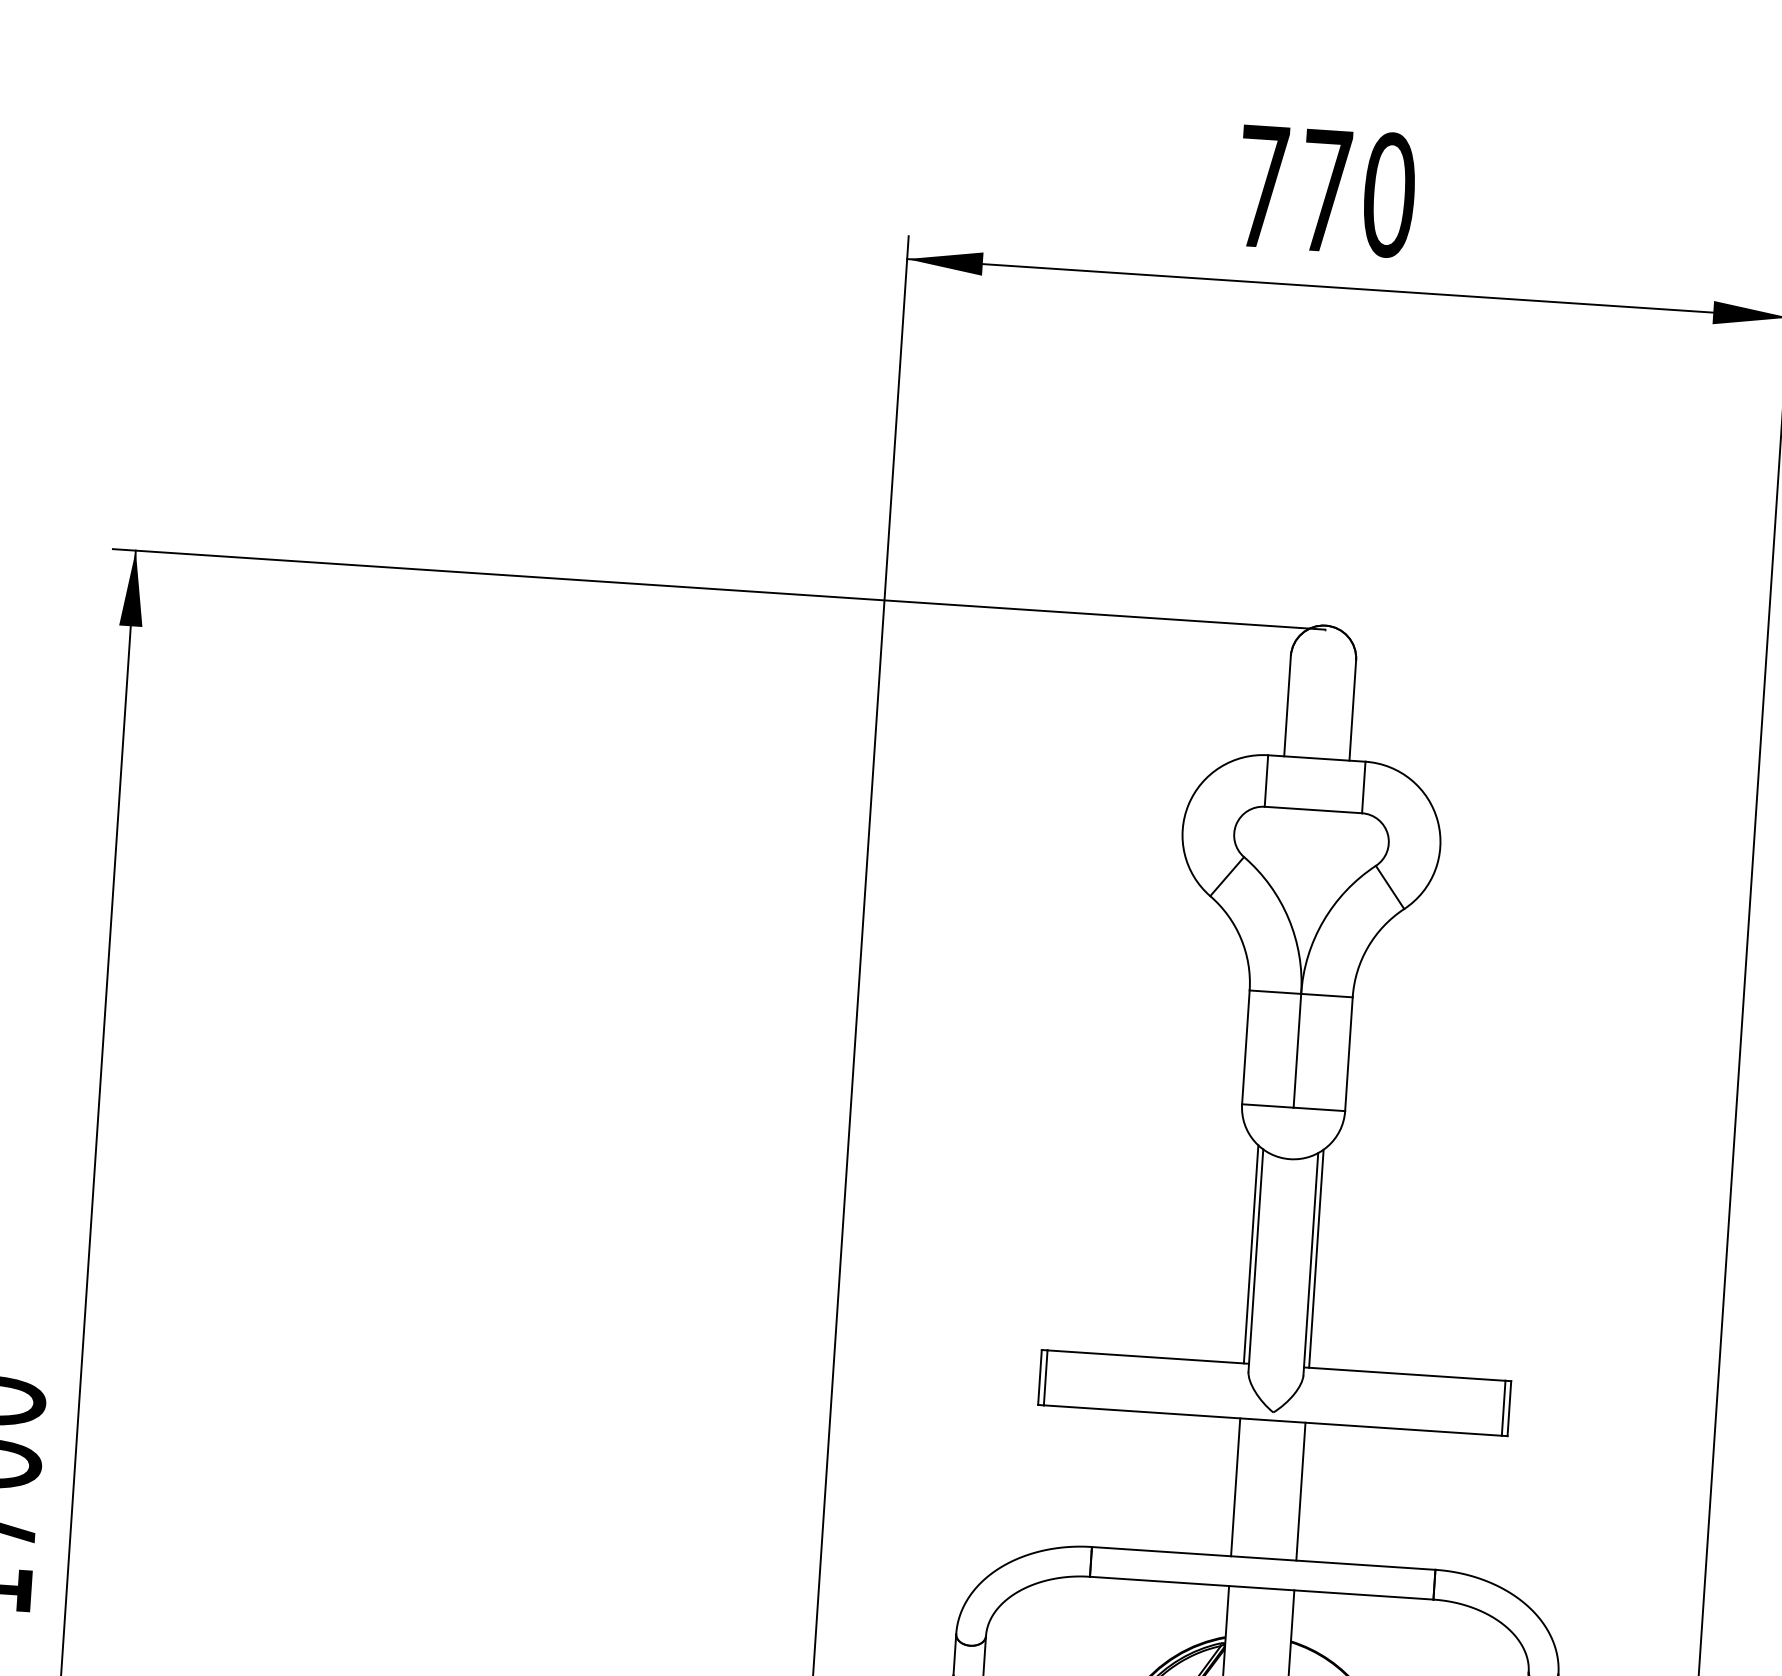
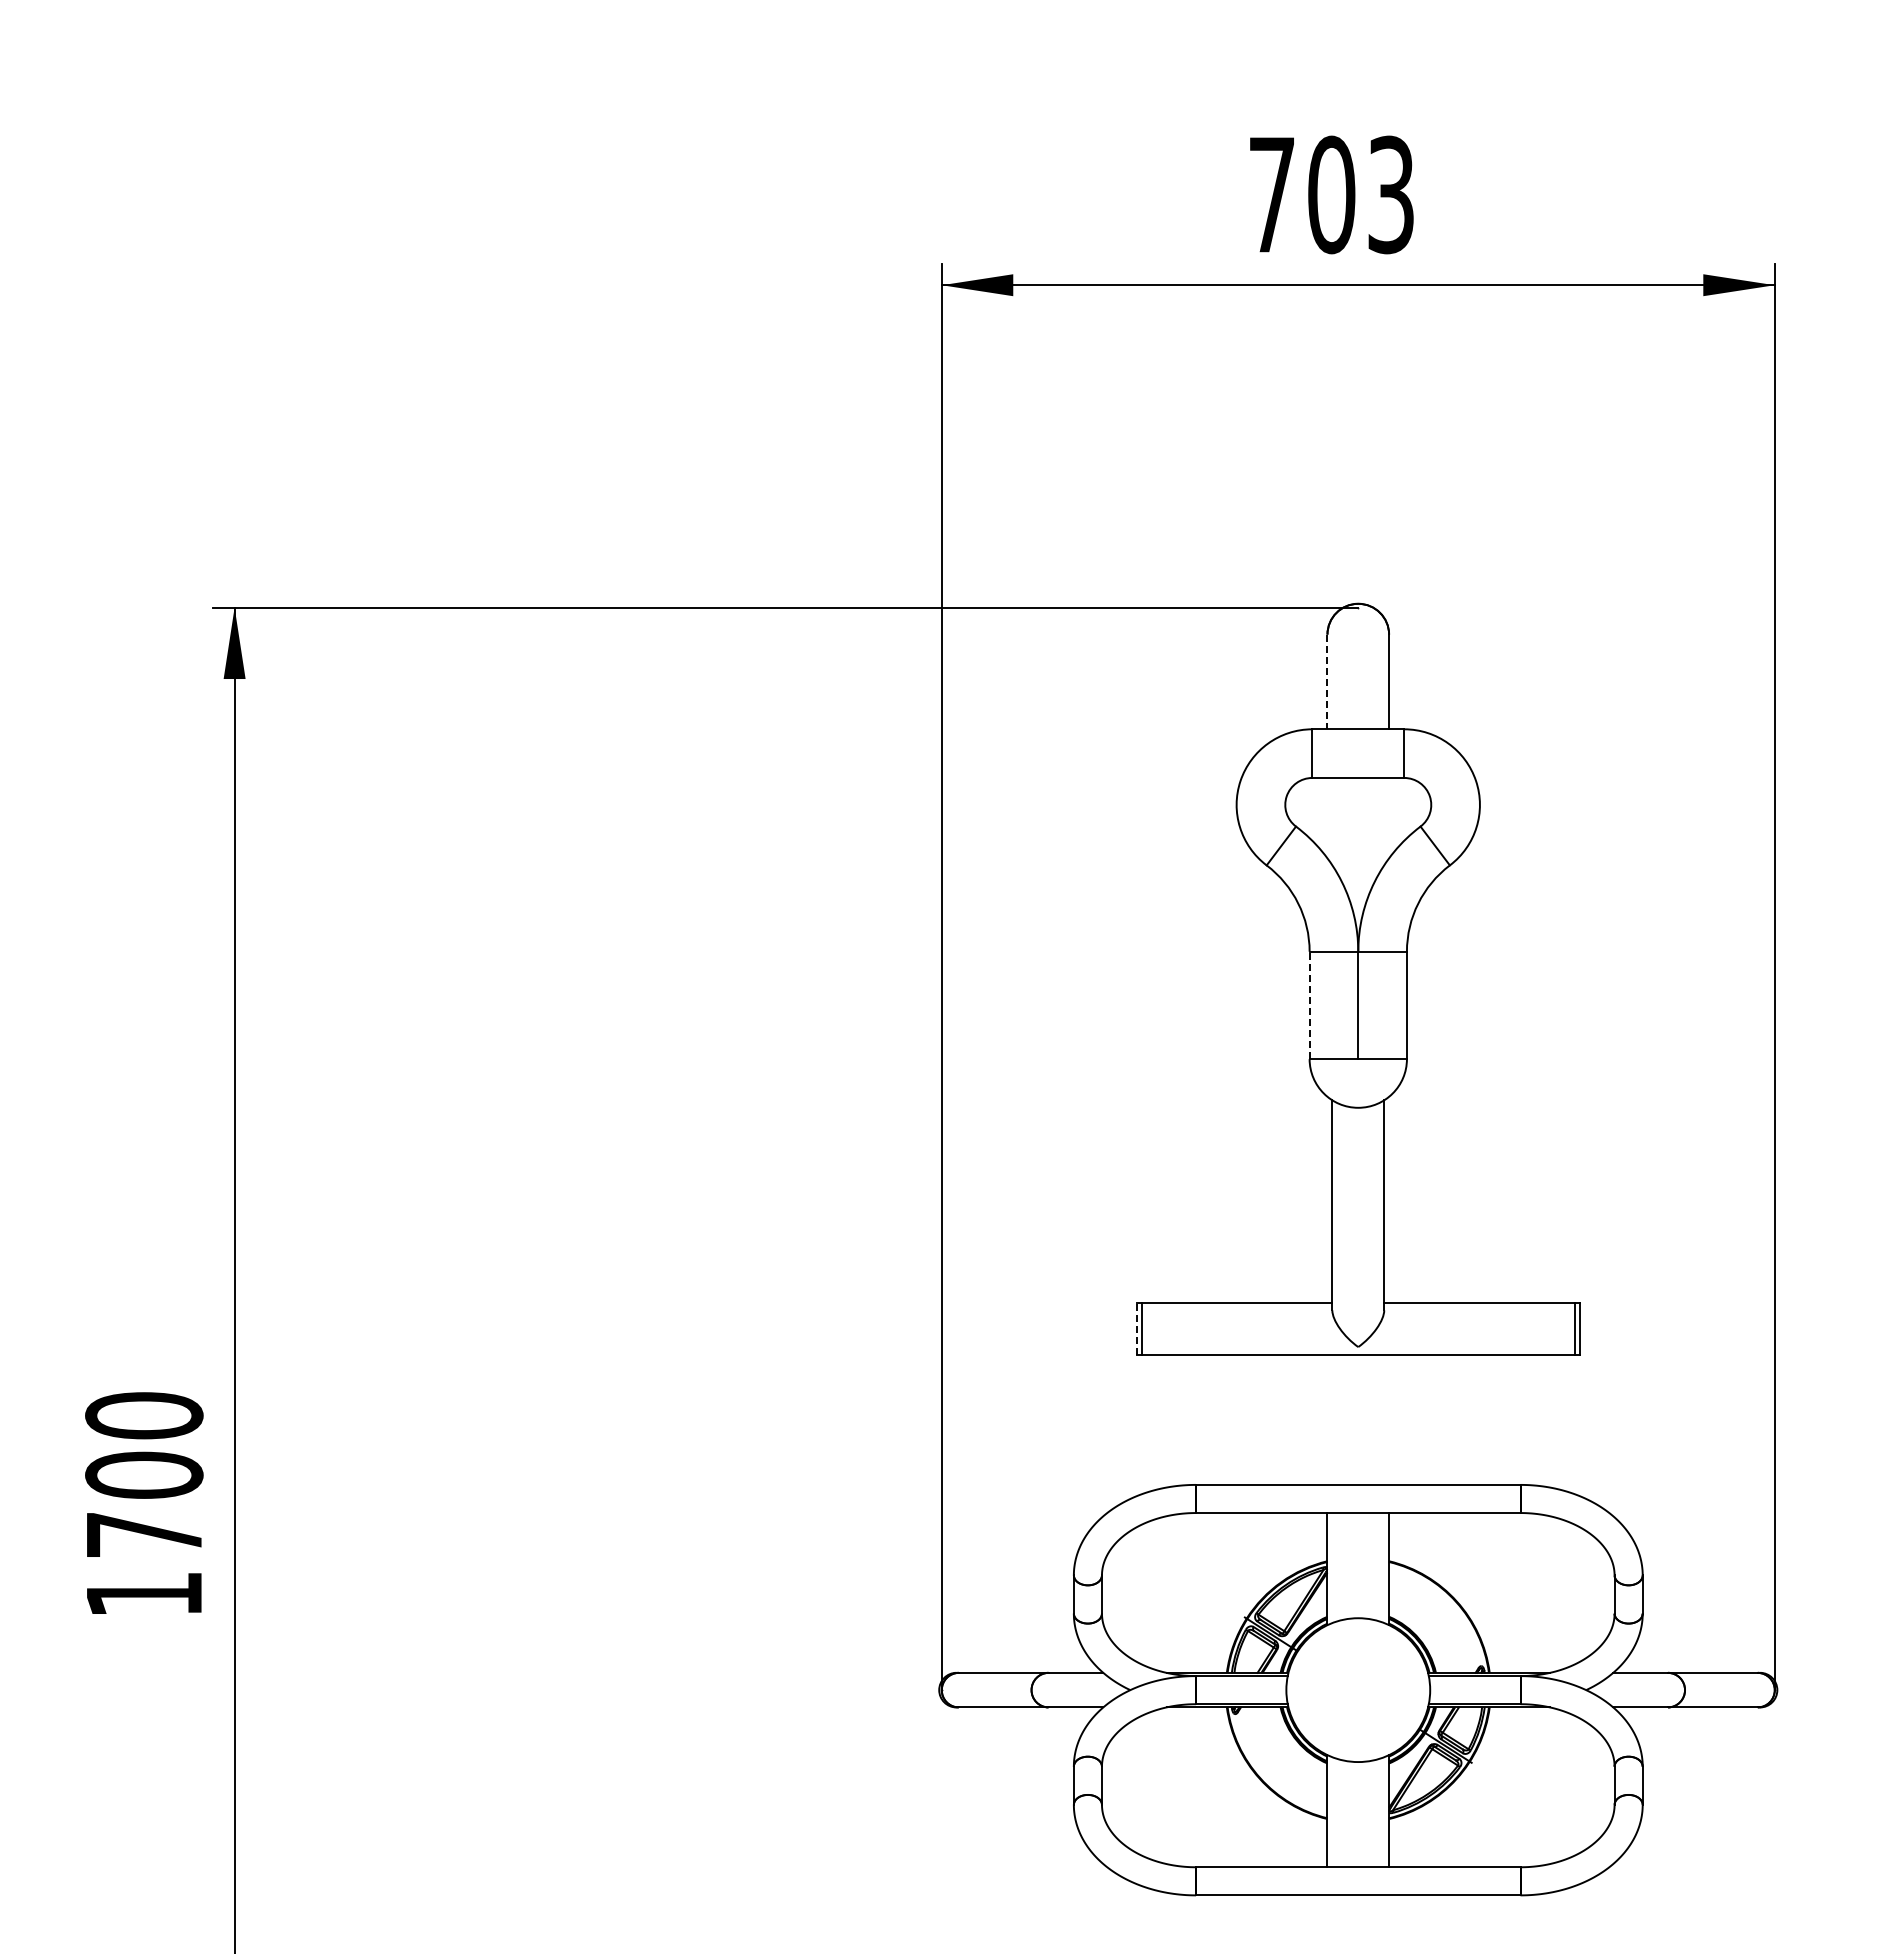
text: (1357, 192) -> (1361, 194), 770 -> 703
line: (1287, 706) -> (1327, 682), solid -> dashed
line: (1245, 1047) -> (1309, 1005), solid -> dashed
line: (1251, 1254) -> (1327, 1199), removed
line: (1316, 1258) -> (1389, 1199), removed
line: (1039, 1377) -> (1136, 1328), solid -> dashed
line: (1235, 1487) -> (1327, 1419), removed
line: (1301, 1491) -> (1389, 1419), removed

